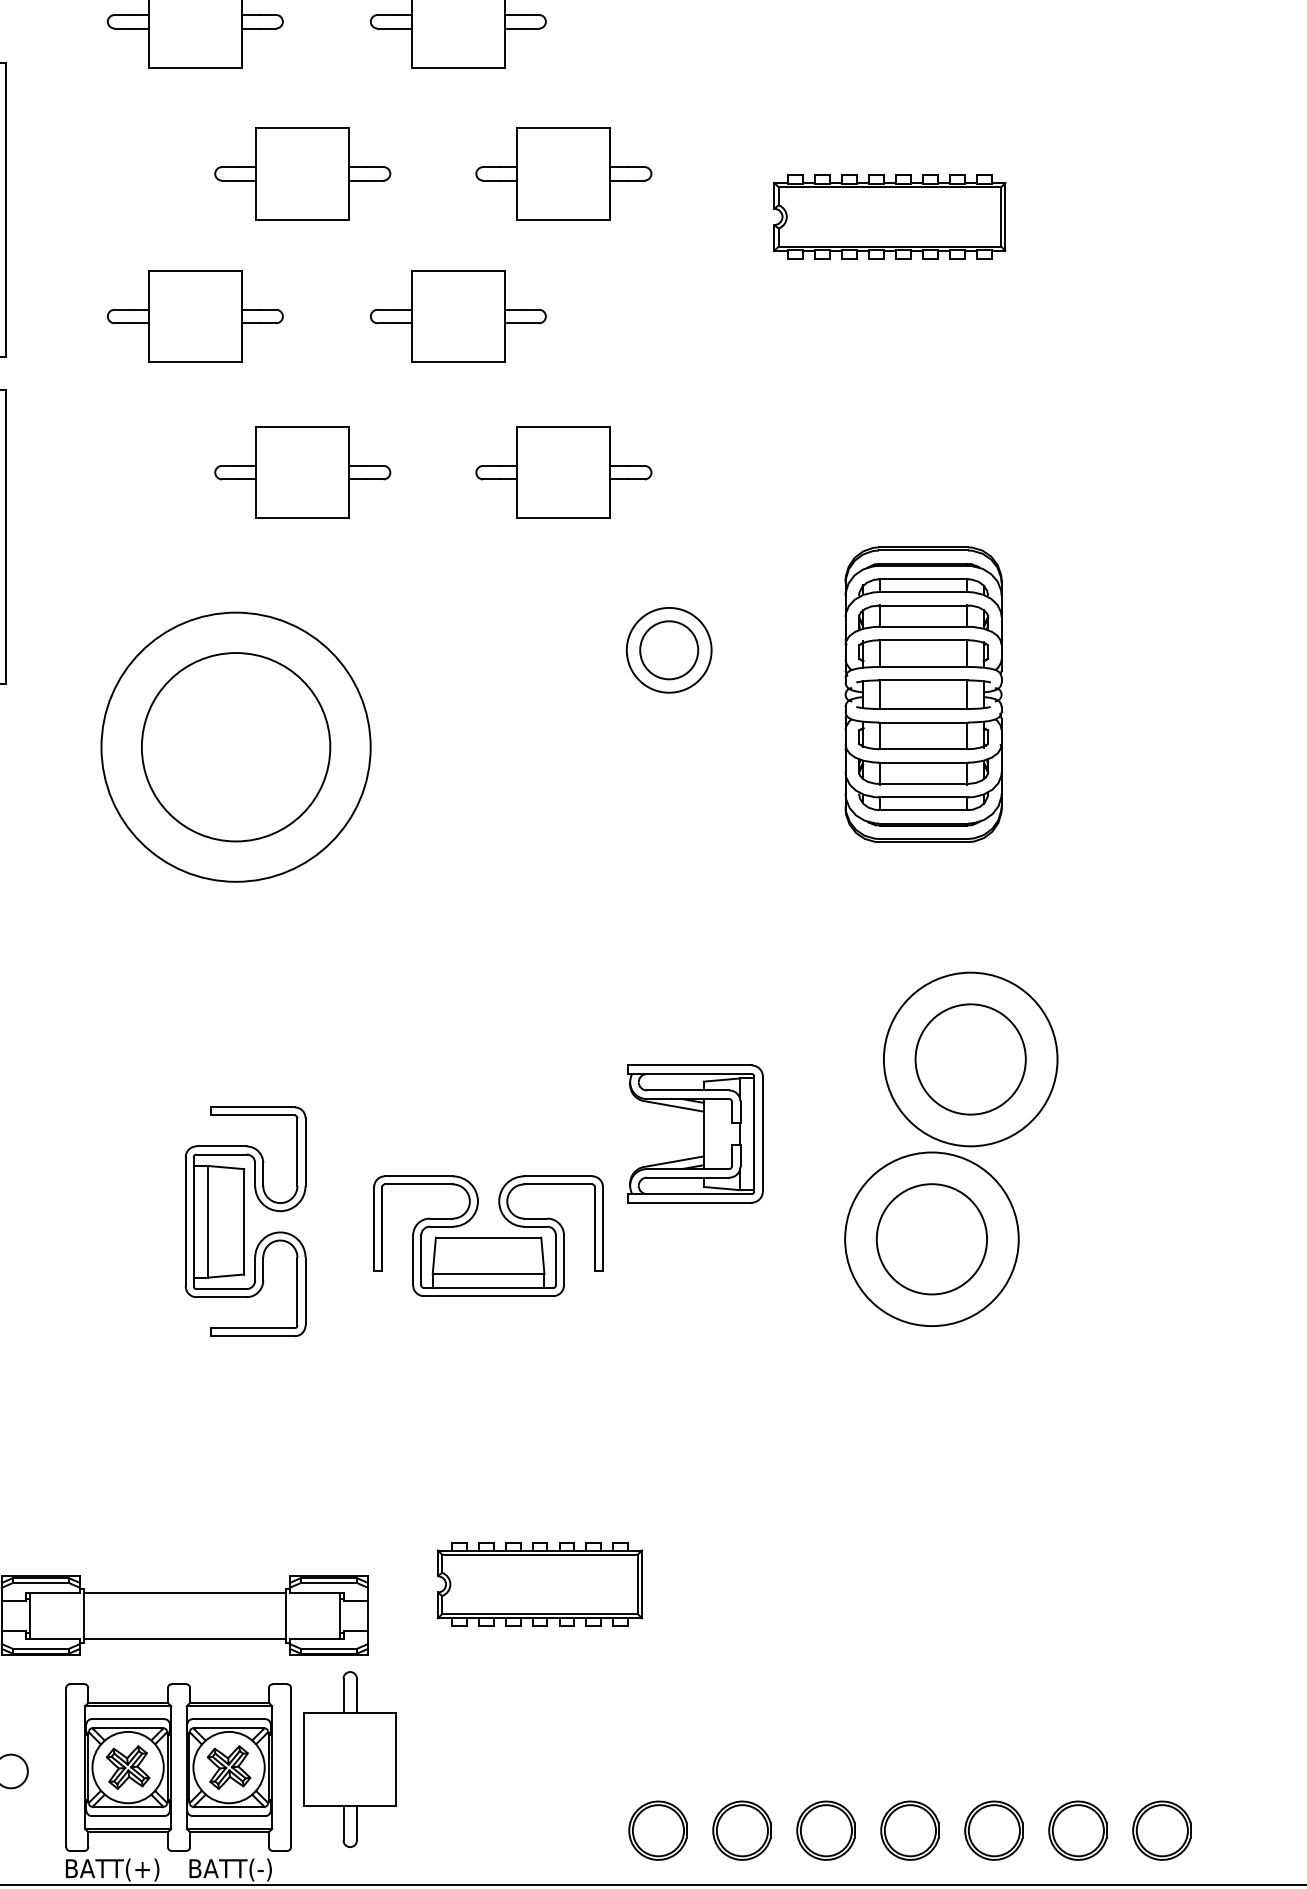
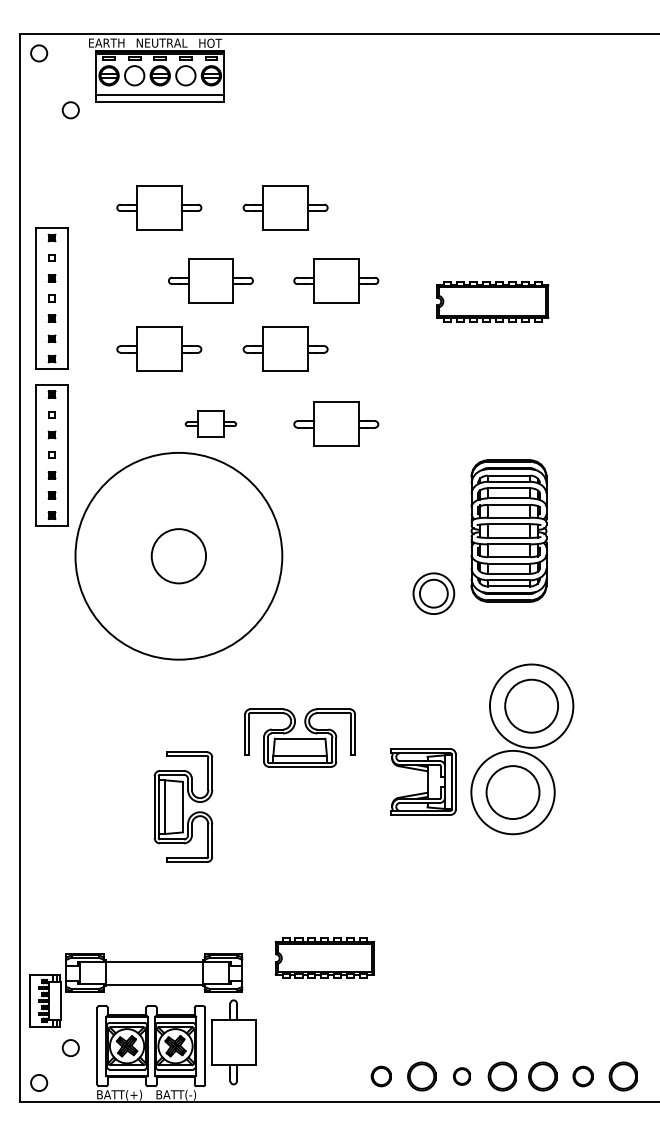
part: (301, 470) -> (210, 423), size x0.6
part: (668, 649) -> (433, 593), moved
circle: (235, 745) -> (178, 555), size x1.6
circle: (235, 747) -> (178, 556), size x0.6
part: (695, 1132) -> (423, 781), moved
part: (245, 1220) -> (183, 806), moved
part: (487, 1235) -> (299, 737), moved
part: (655, 1830) -> (380, 1076), size x0.7
part: (824, 1830) -> (461, 1076), size x0.6
part: (1076, 1830) -> (582, 1076), size x0.7

